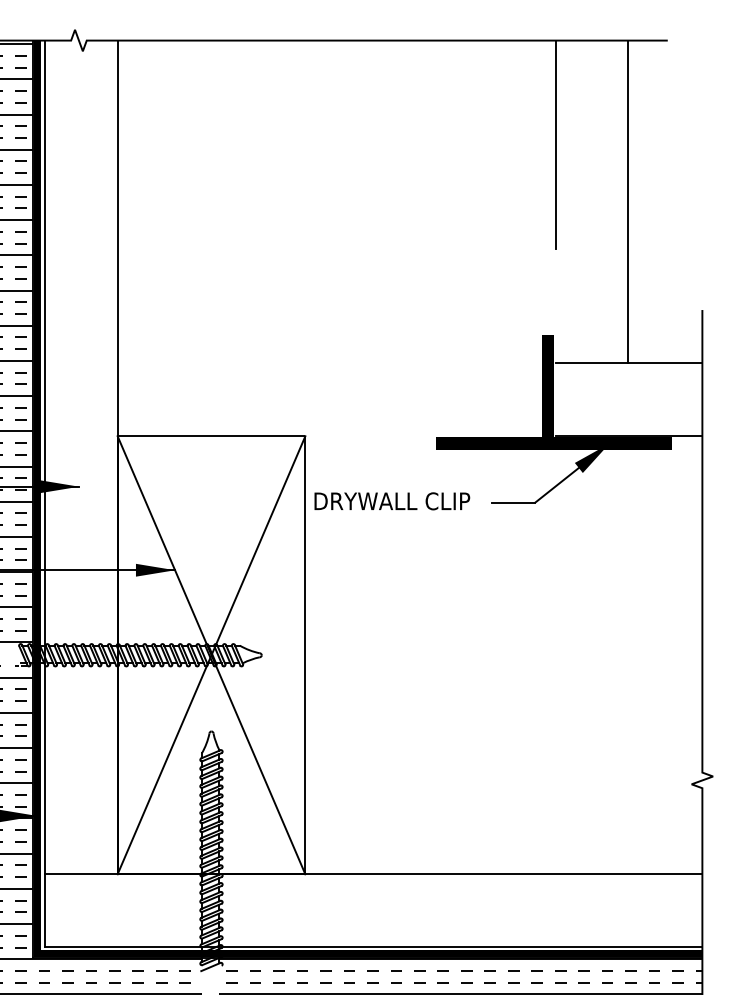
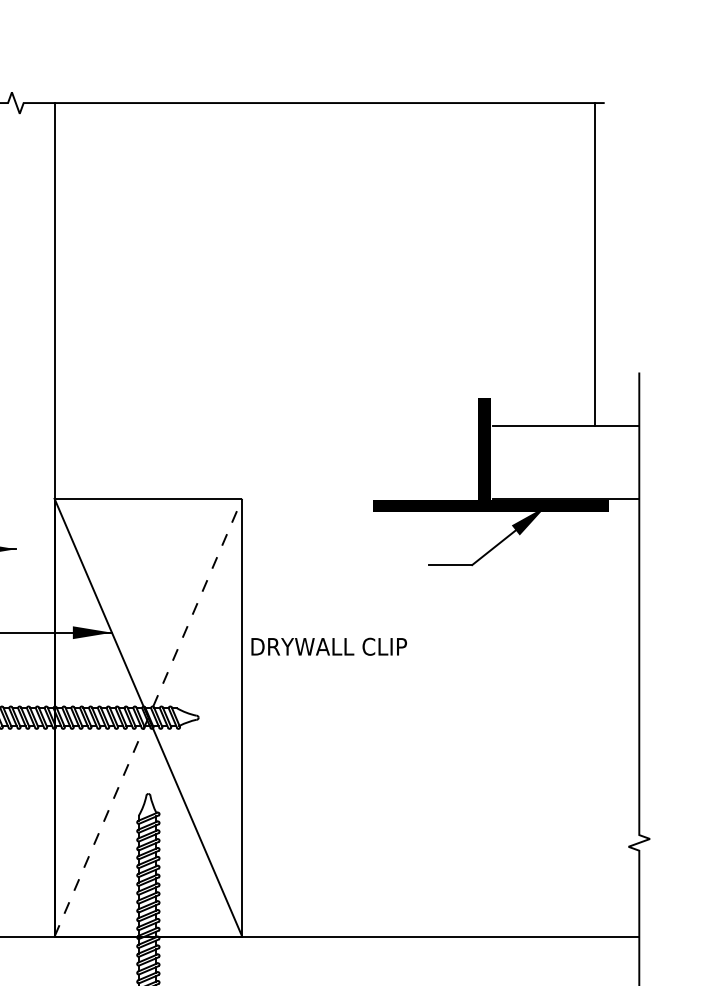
line: (555, 144) -> (492, 206), removed
line: (628, 201) -> (595, 263), moved
text: (392, 501) -> (329, 646), moved
line: (211, 654) -> (148, 716), solid -> dashed

